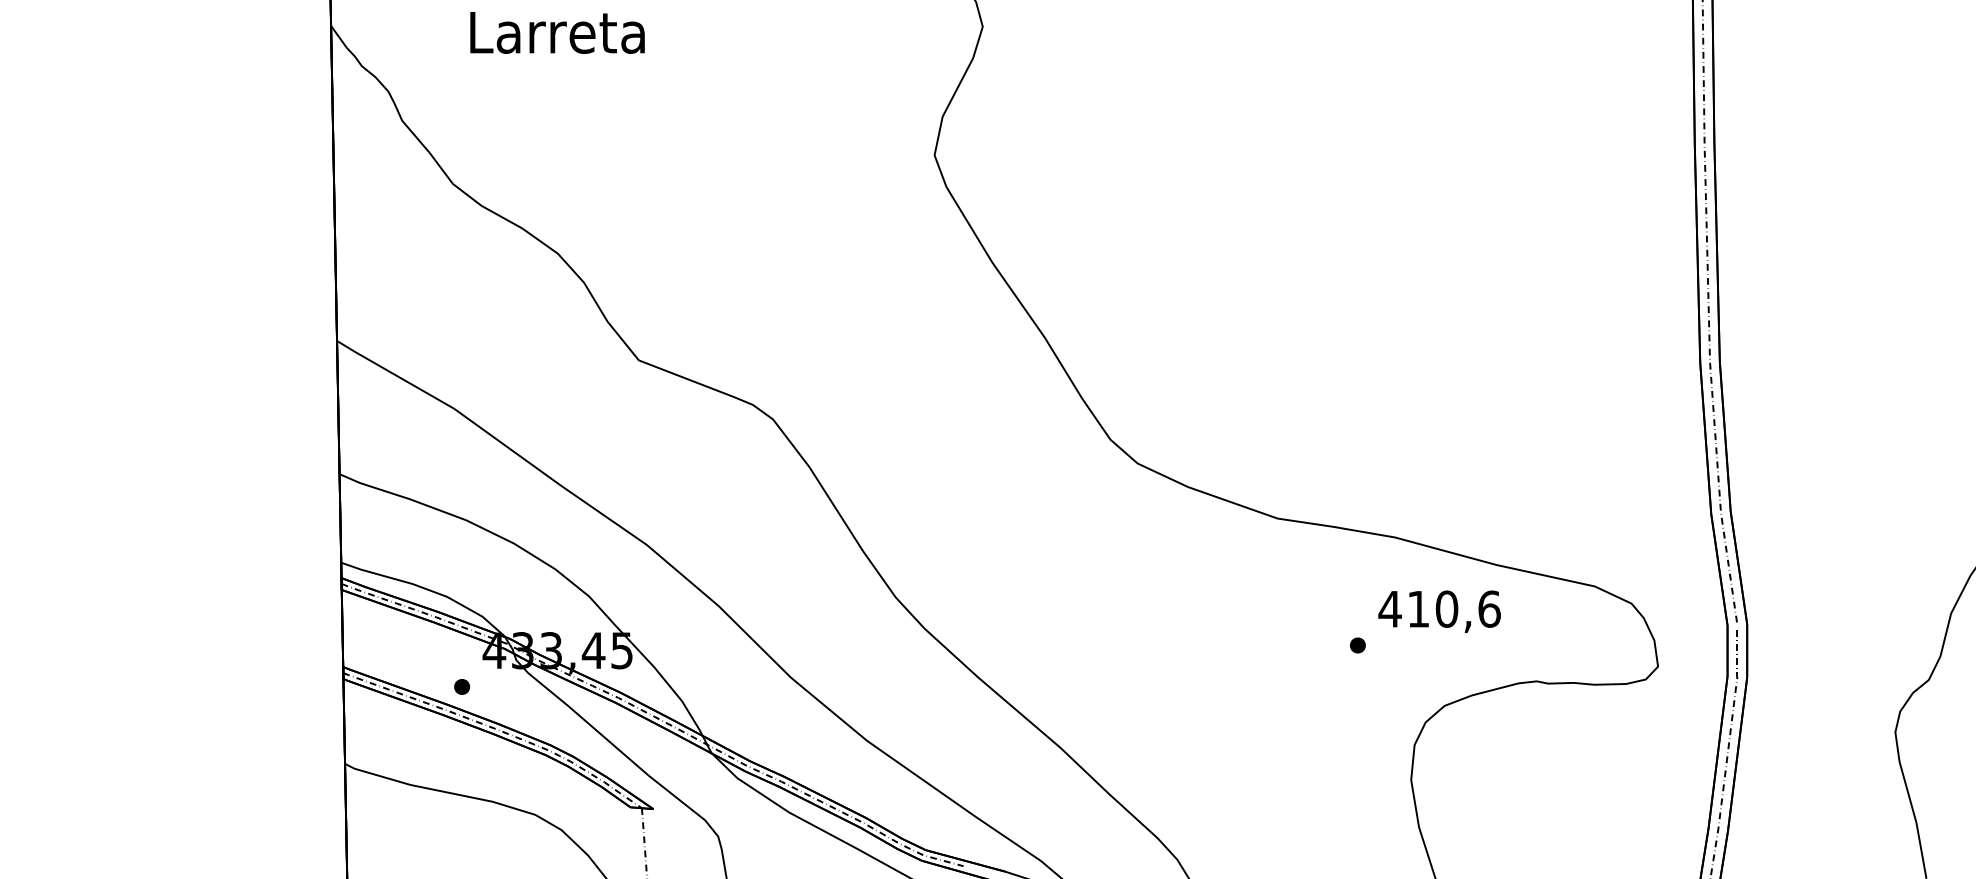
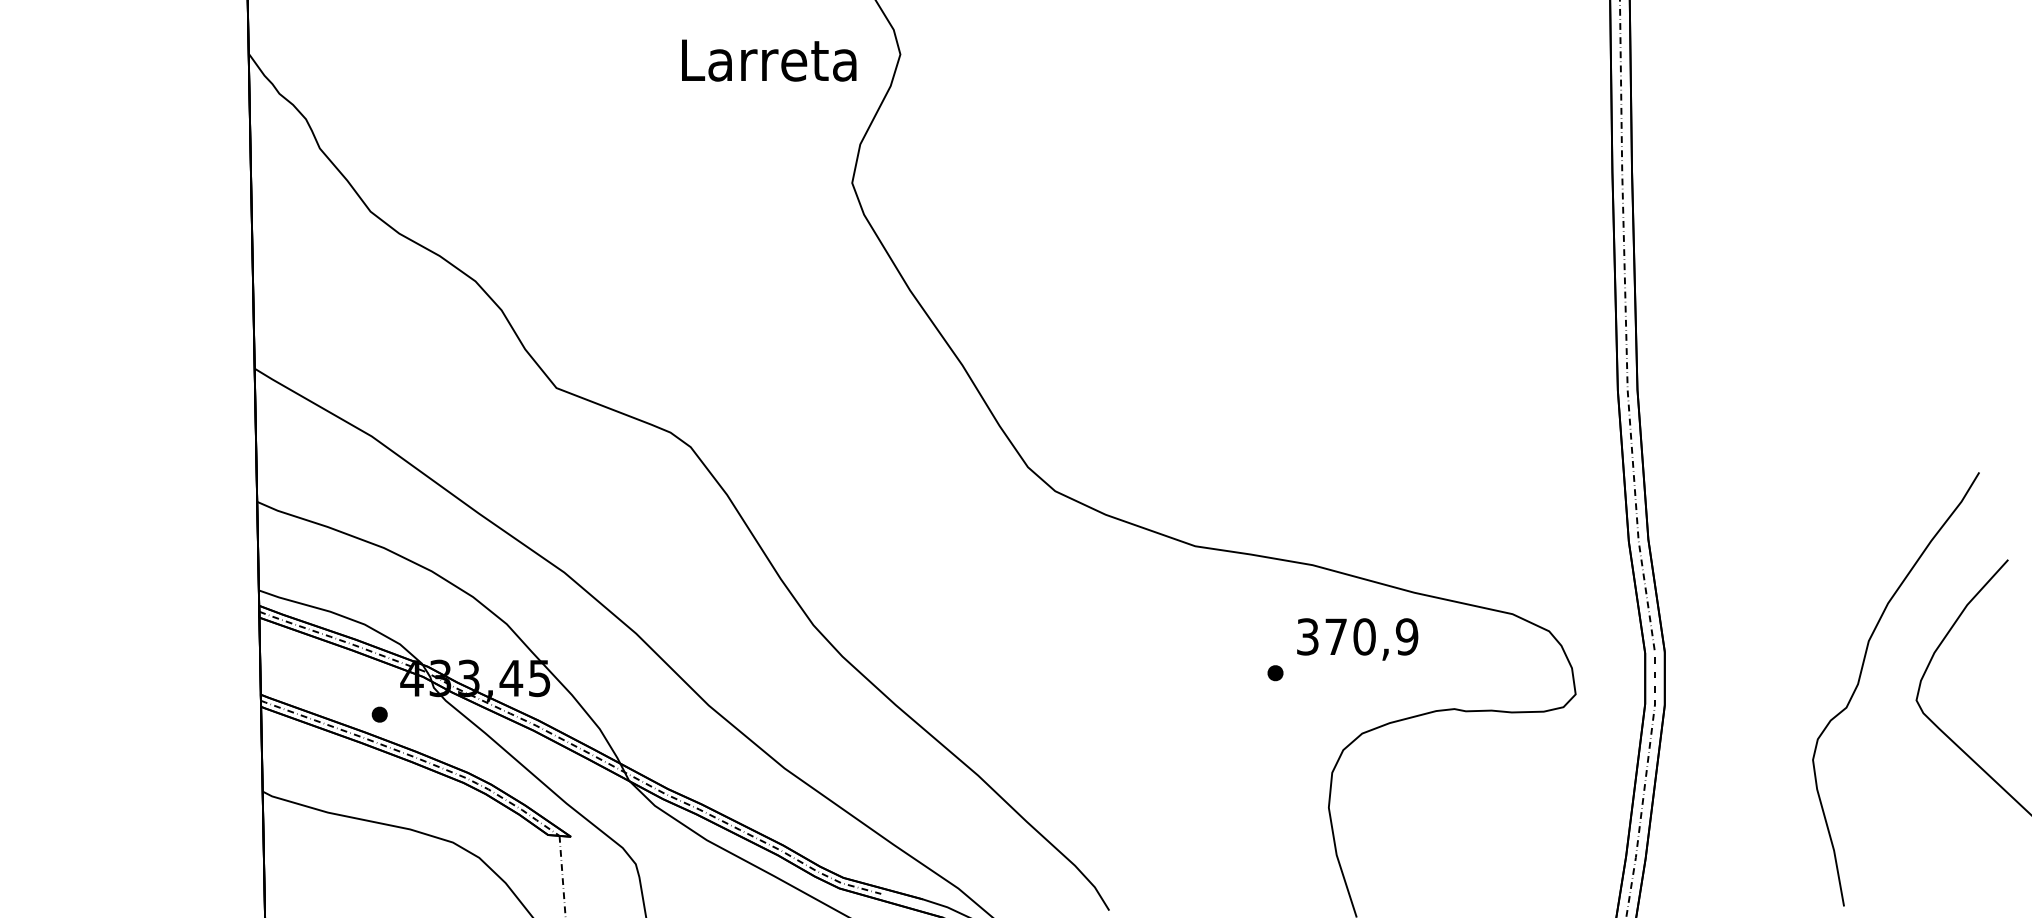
text: (557, 32) -> (769, 60), moved
text: (1439, 608) -> (1357, 636), 410,6 -> 370,9

